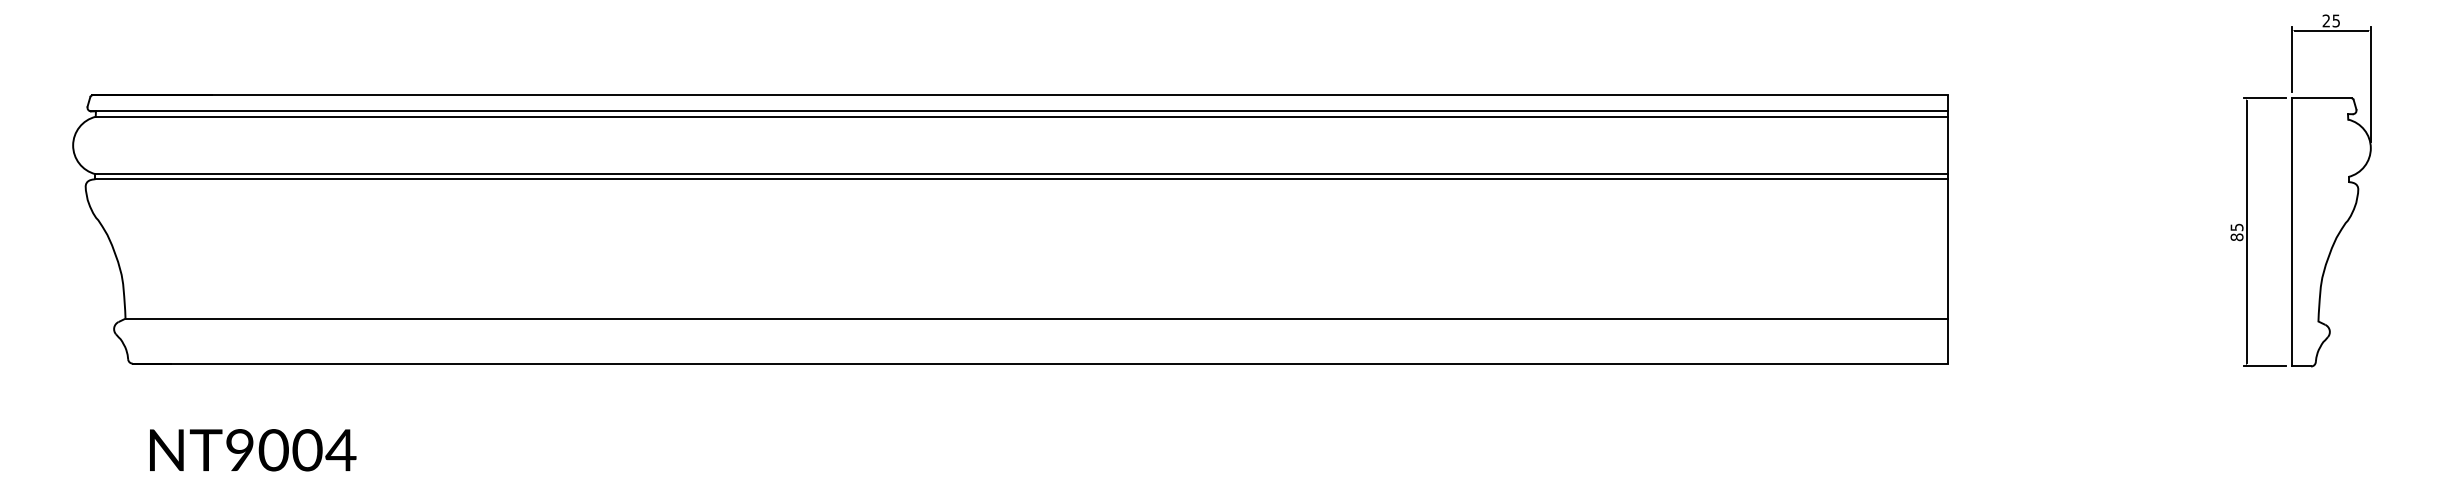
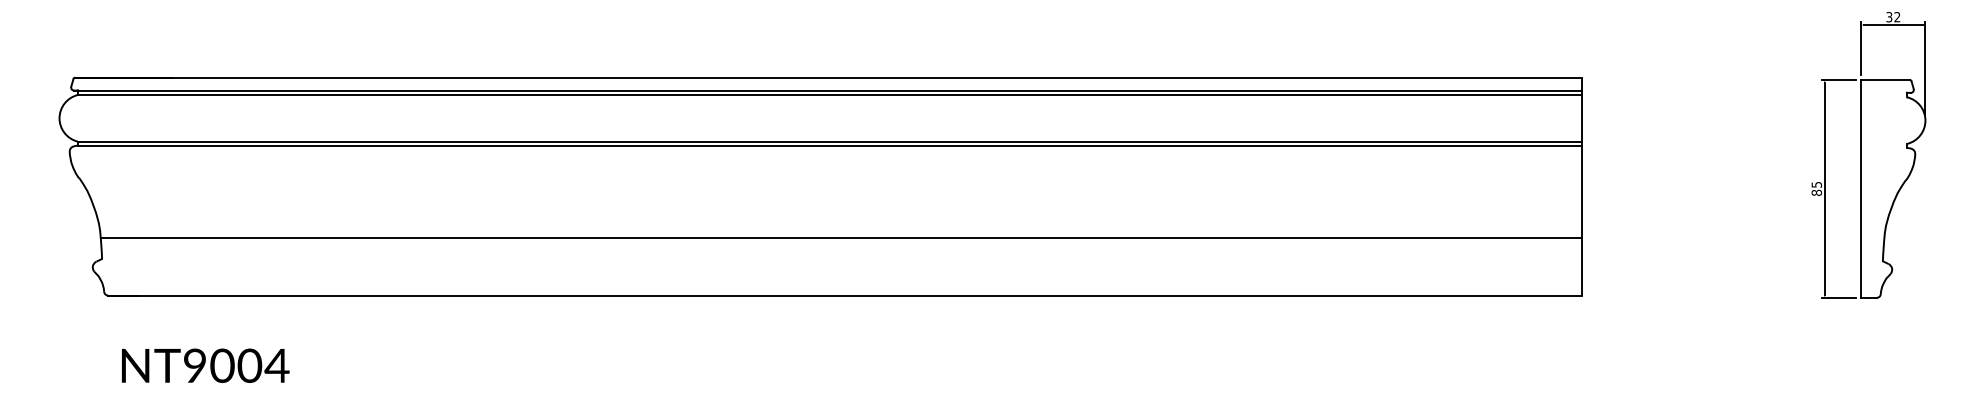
text: (2331, 21) -> (1893, 17), 25 -> 32
line: (1037, 318) -> (842, 237), moved

